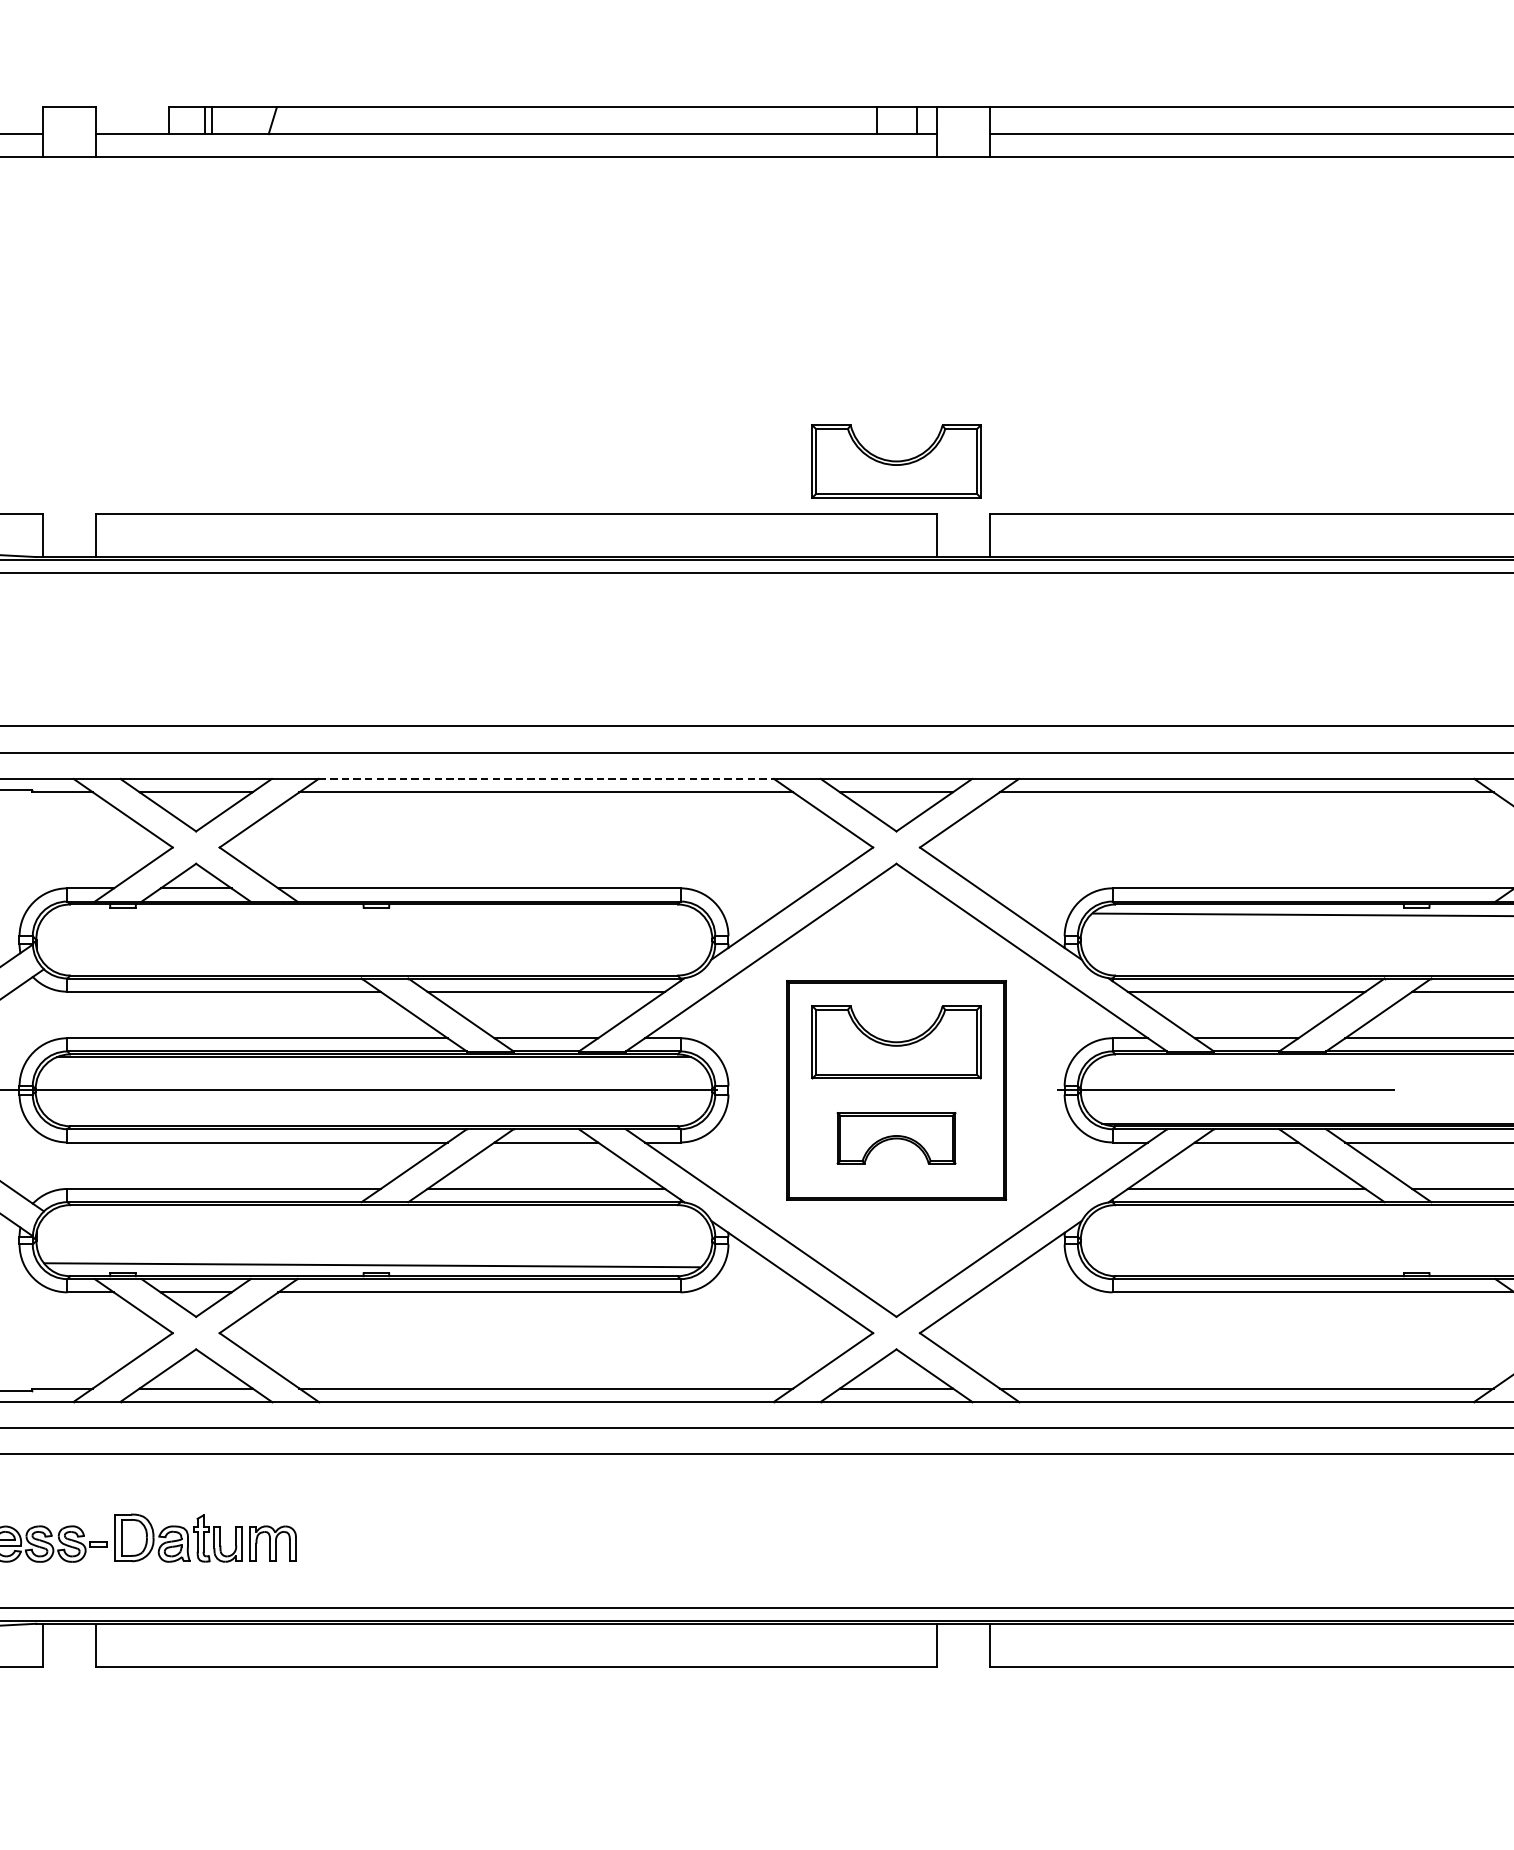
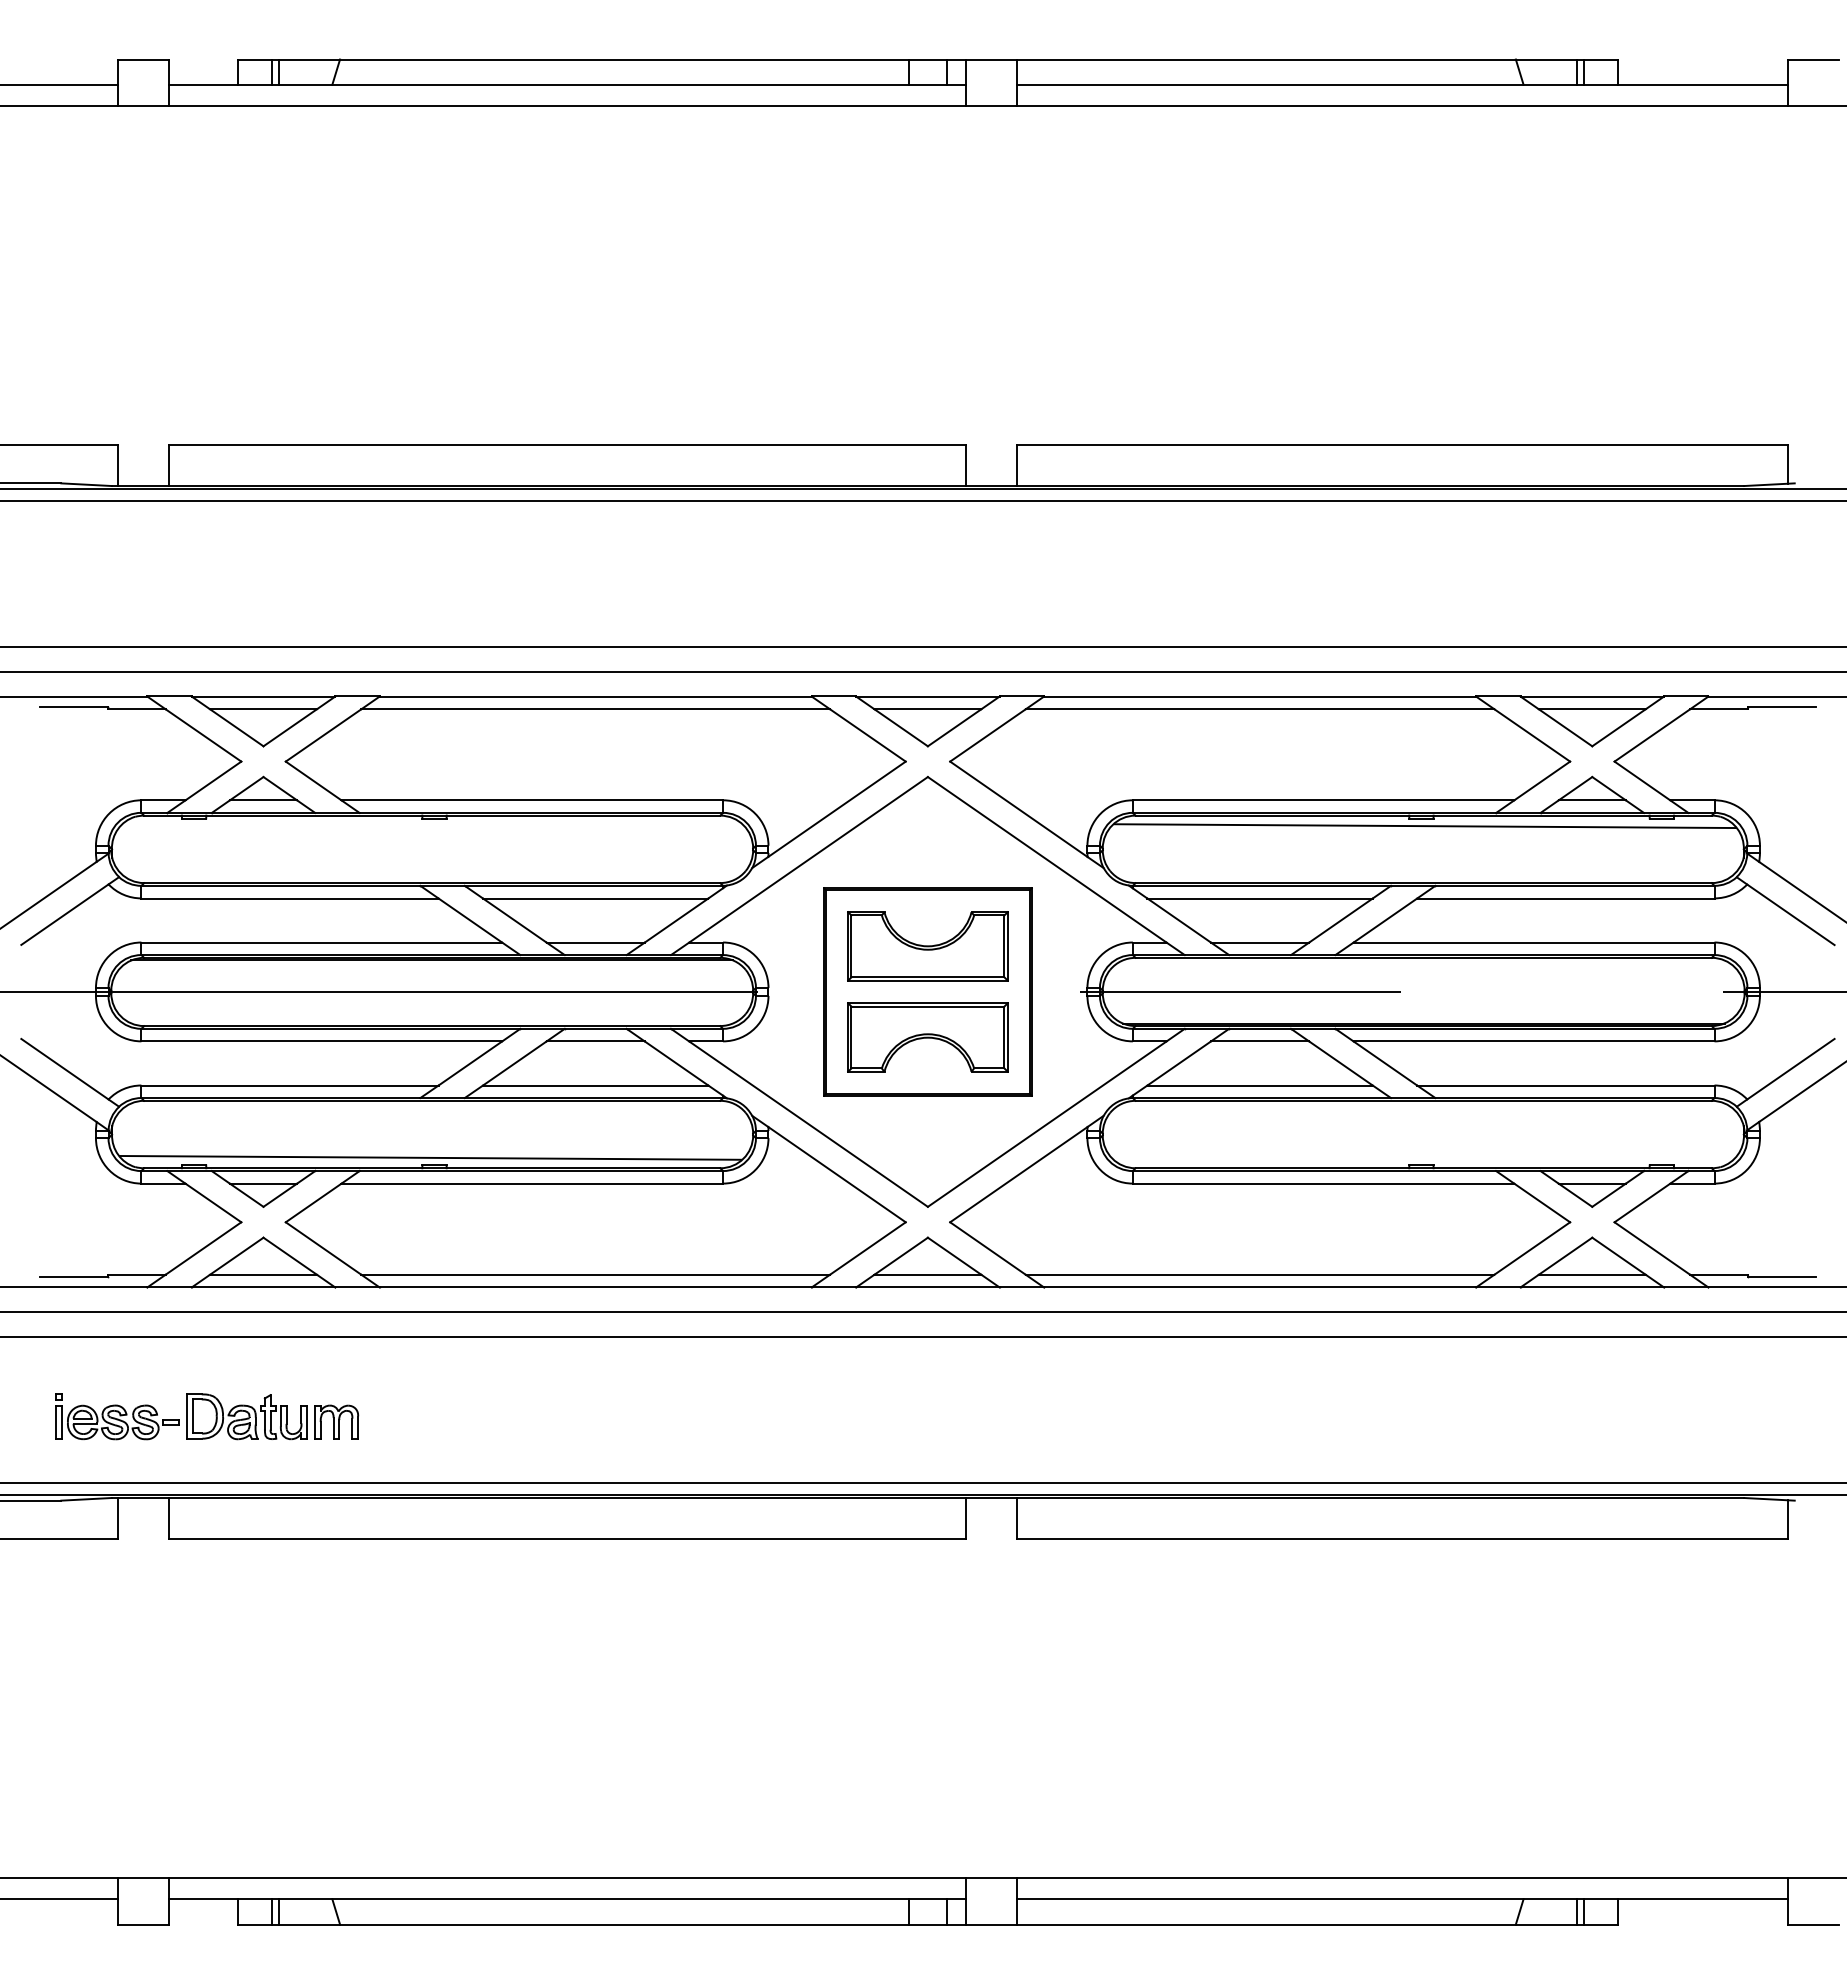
part: (896, 461) -> (927, 395), removed
line: (547, 778) -> (596, 696), dashed -> solid
part: (896, 1138) -> (927, 1037), size x1.43

